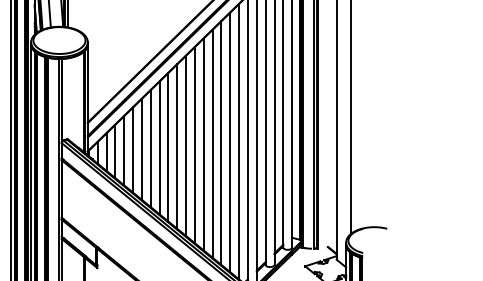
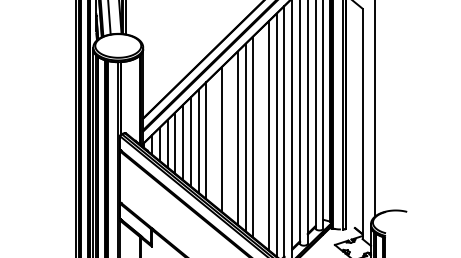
line: (221, 142) -> (261, 135), removed
line: (185, 145) -> (229, 138), removed
line: (168, 146) -> (214, 139), removed

